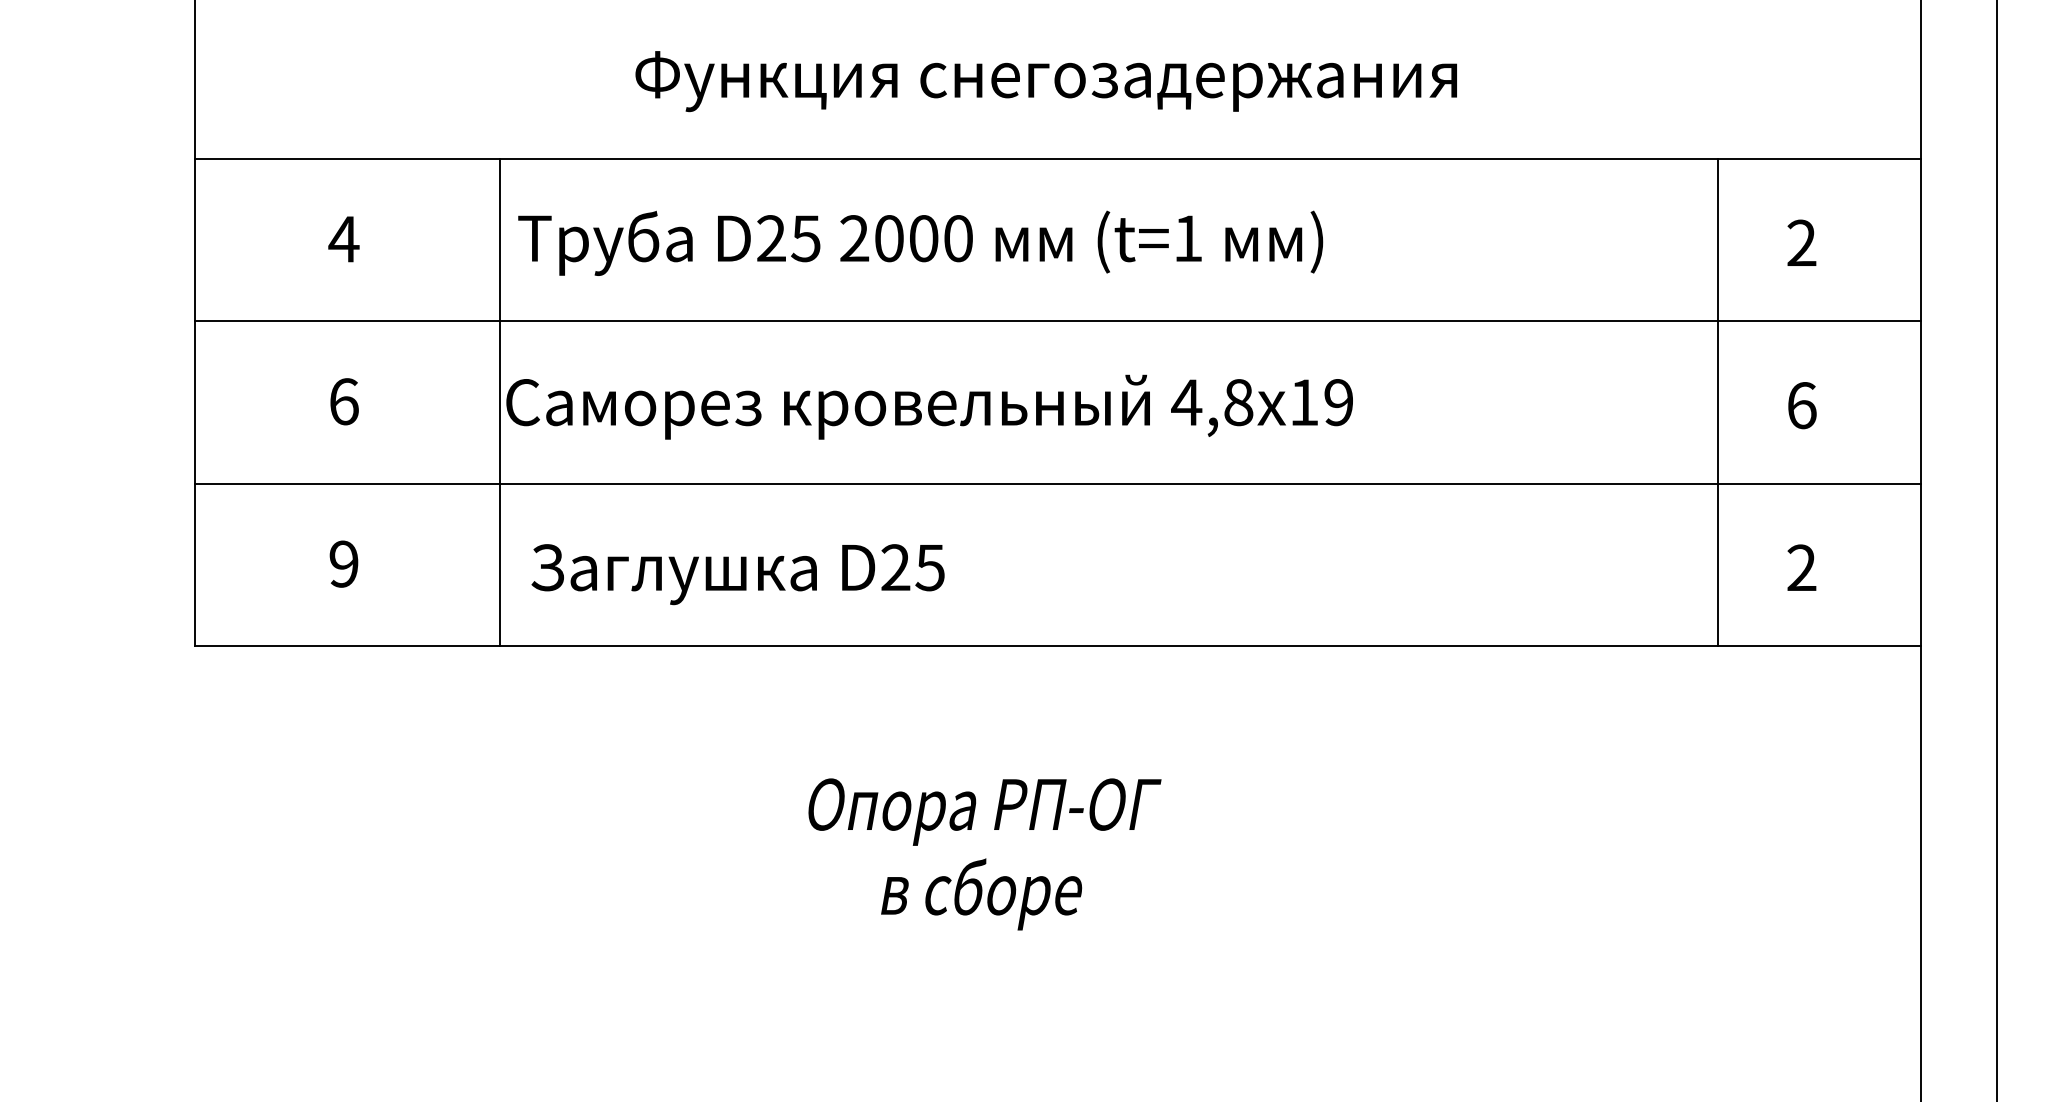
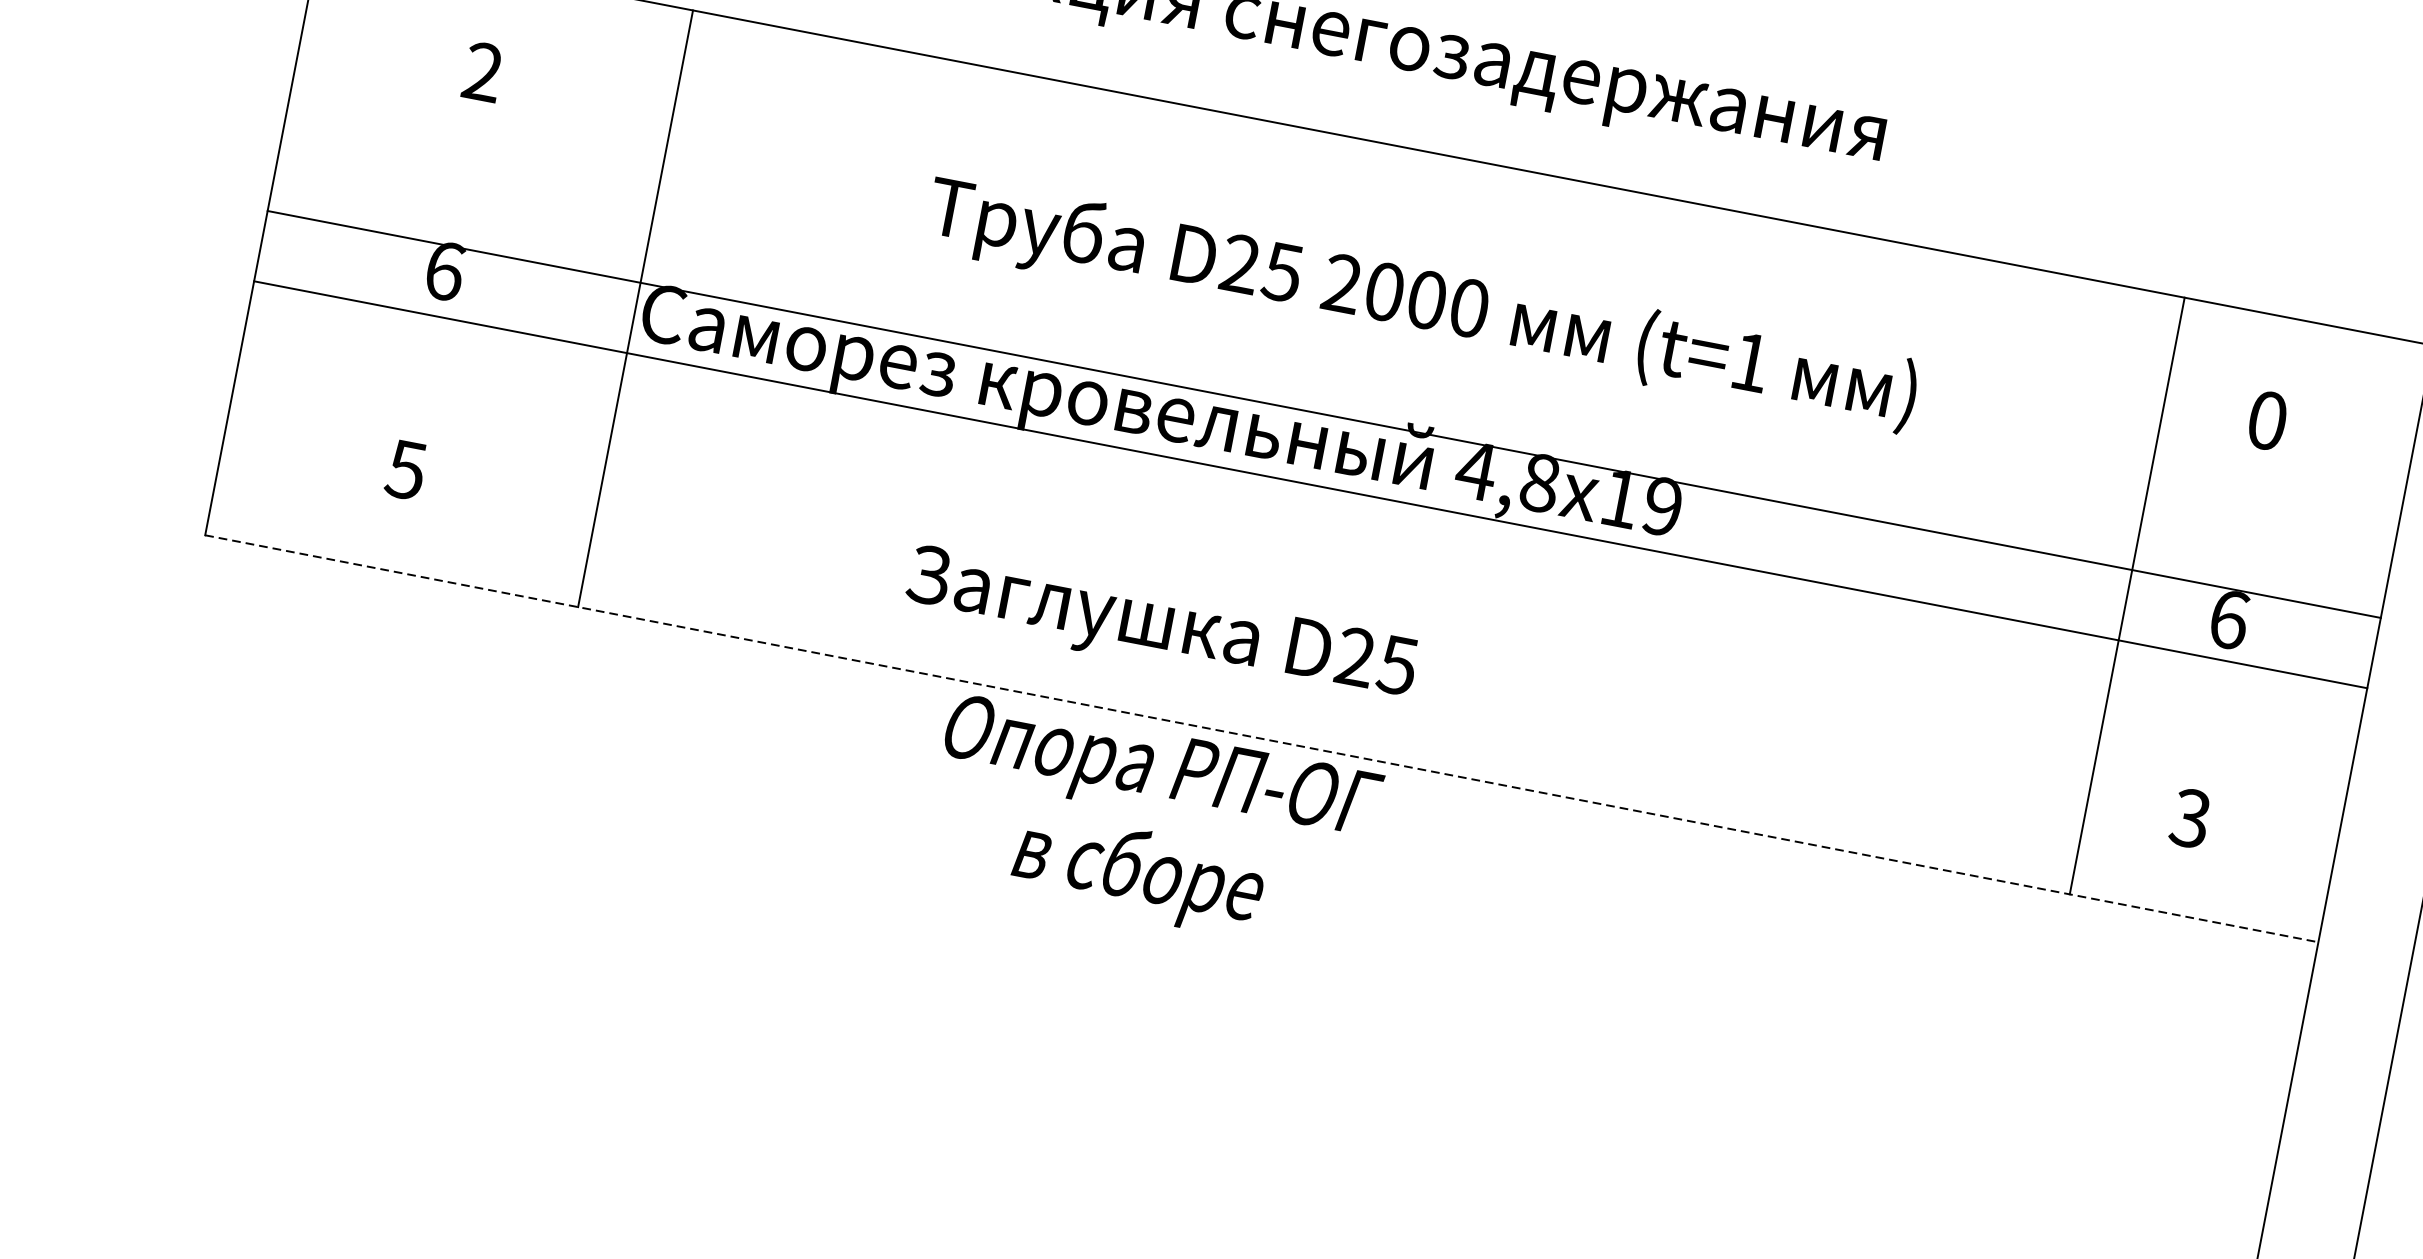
text: (343, 238) -> (482, 71), 4 -> 2
text: (920, 242) -> (1421, 304), moved
text: (1801, 242) -> (2267, 419), 2 -> 0
line: (1058, 321) -> (1324, 414), moved
line: (1058, 483) -> (1311, 484), moved
text: (343, 563) -> (405, 469), 9 -> 5
text: (1801, 567) -> (2190, 817), 2 -> 3
text: (737, 574) -> (1160, 628), moved
line: (1058, 646) -> (1261, 739), solid -> dashed
text: (984, 854) -> (1151, 825), moved

